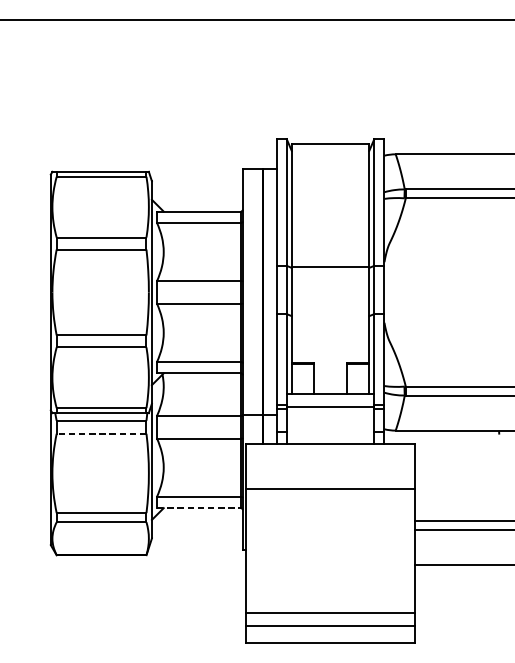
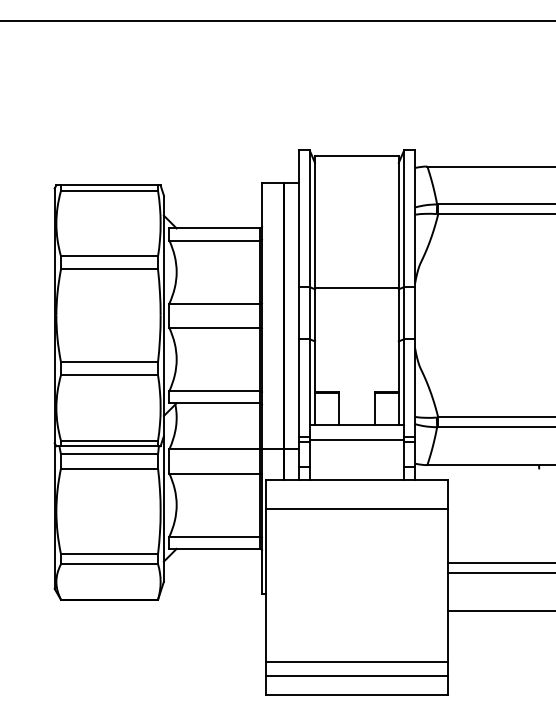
line: (101, 433) -> (109, 468), dashed -> solid
line: (330, 488) -> (356, 508), moved
line: (199, 507) -> (215, 548), dashed -> solid

